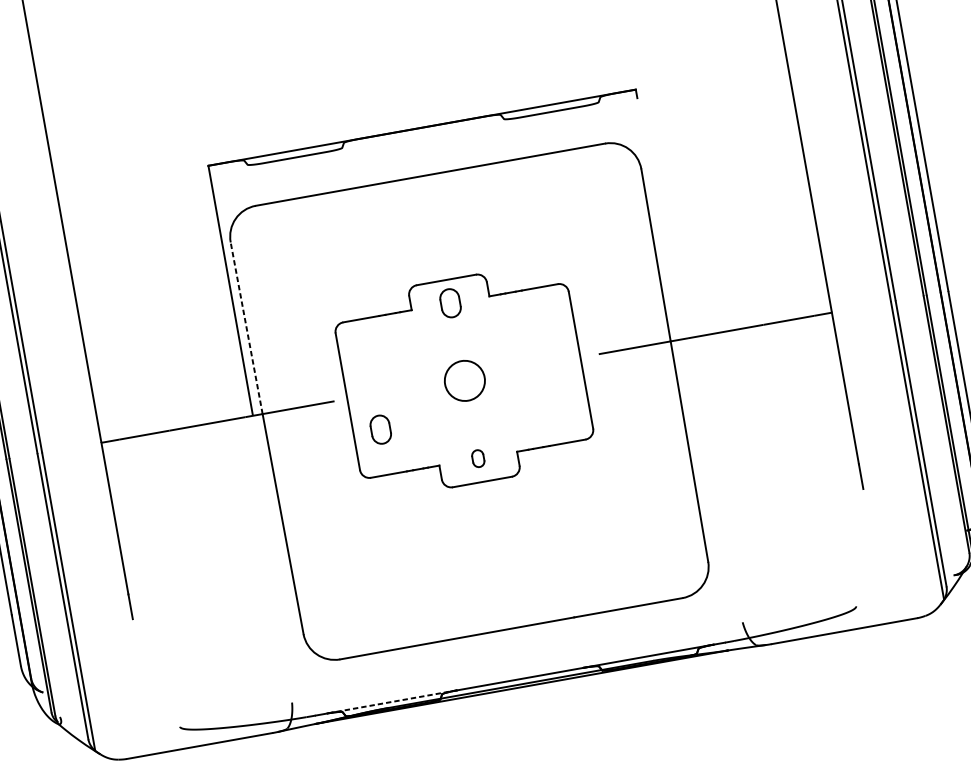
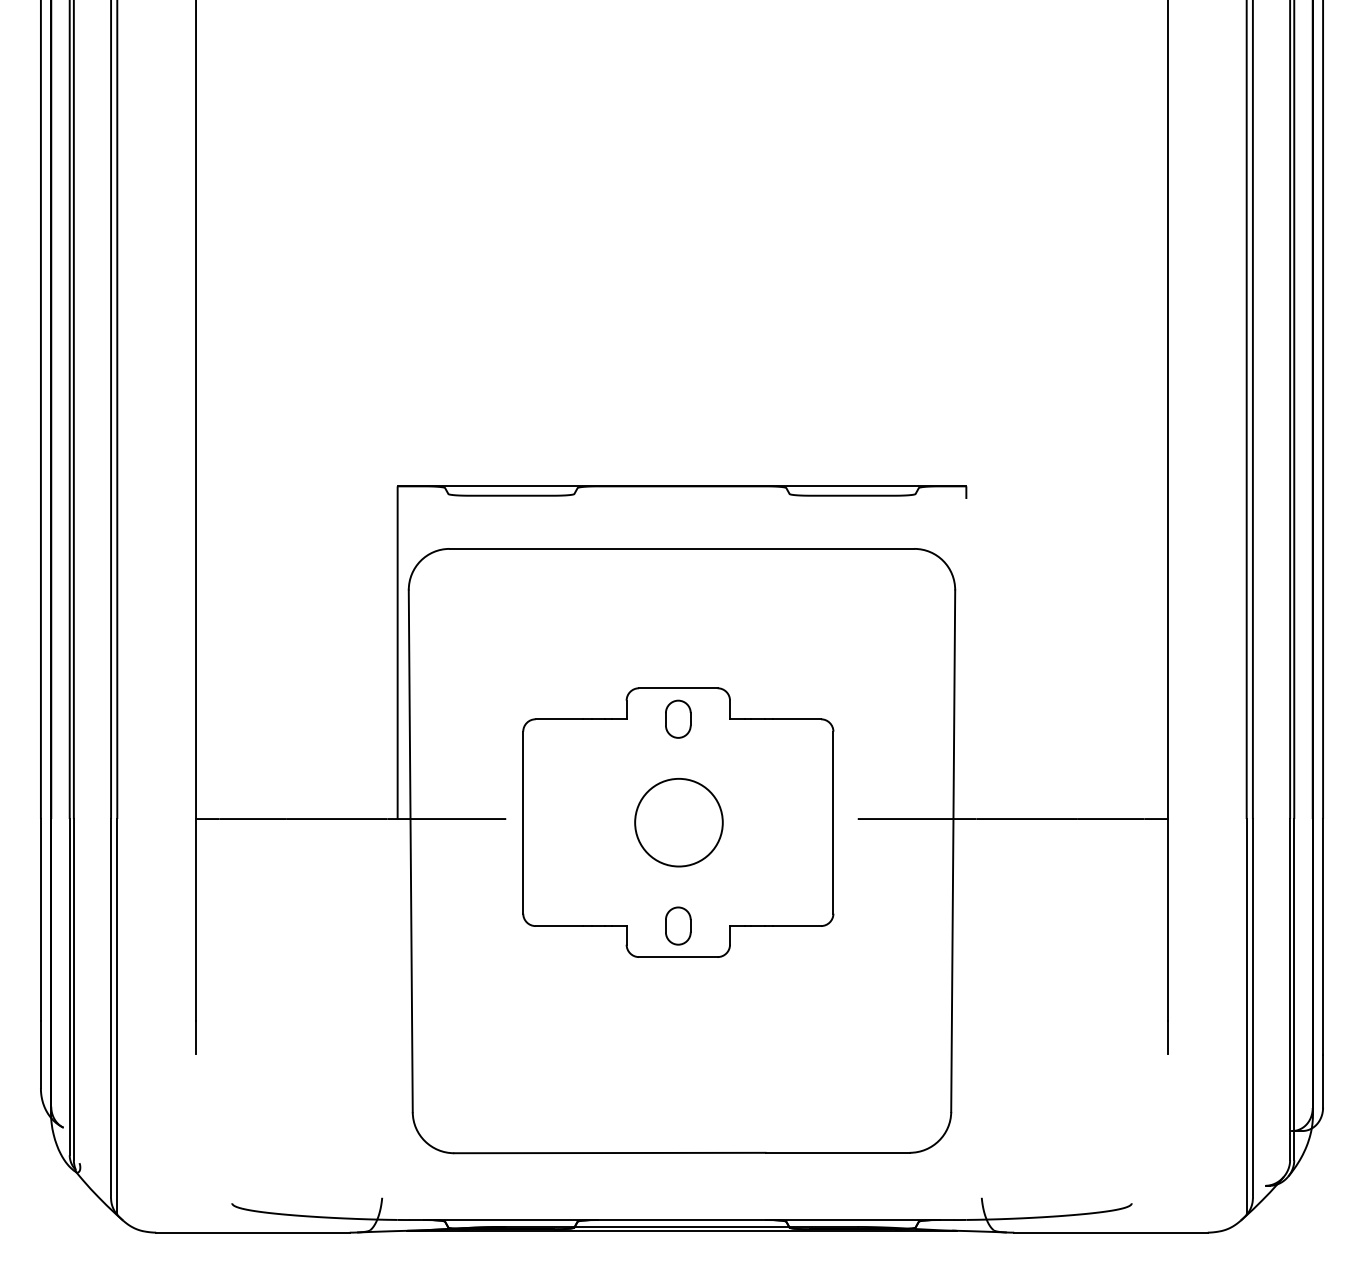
line: (246, 328) -> (409, 704), dashed -> solid
circle: (464, 380) -> (678, 822), size x1.67
part: (380, 429) -> (559, 865), removed
part: (478, 458) -> (678, 925), size x1.67
line: (392, 701) -> (511, 1219), dashed -> solid

